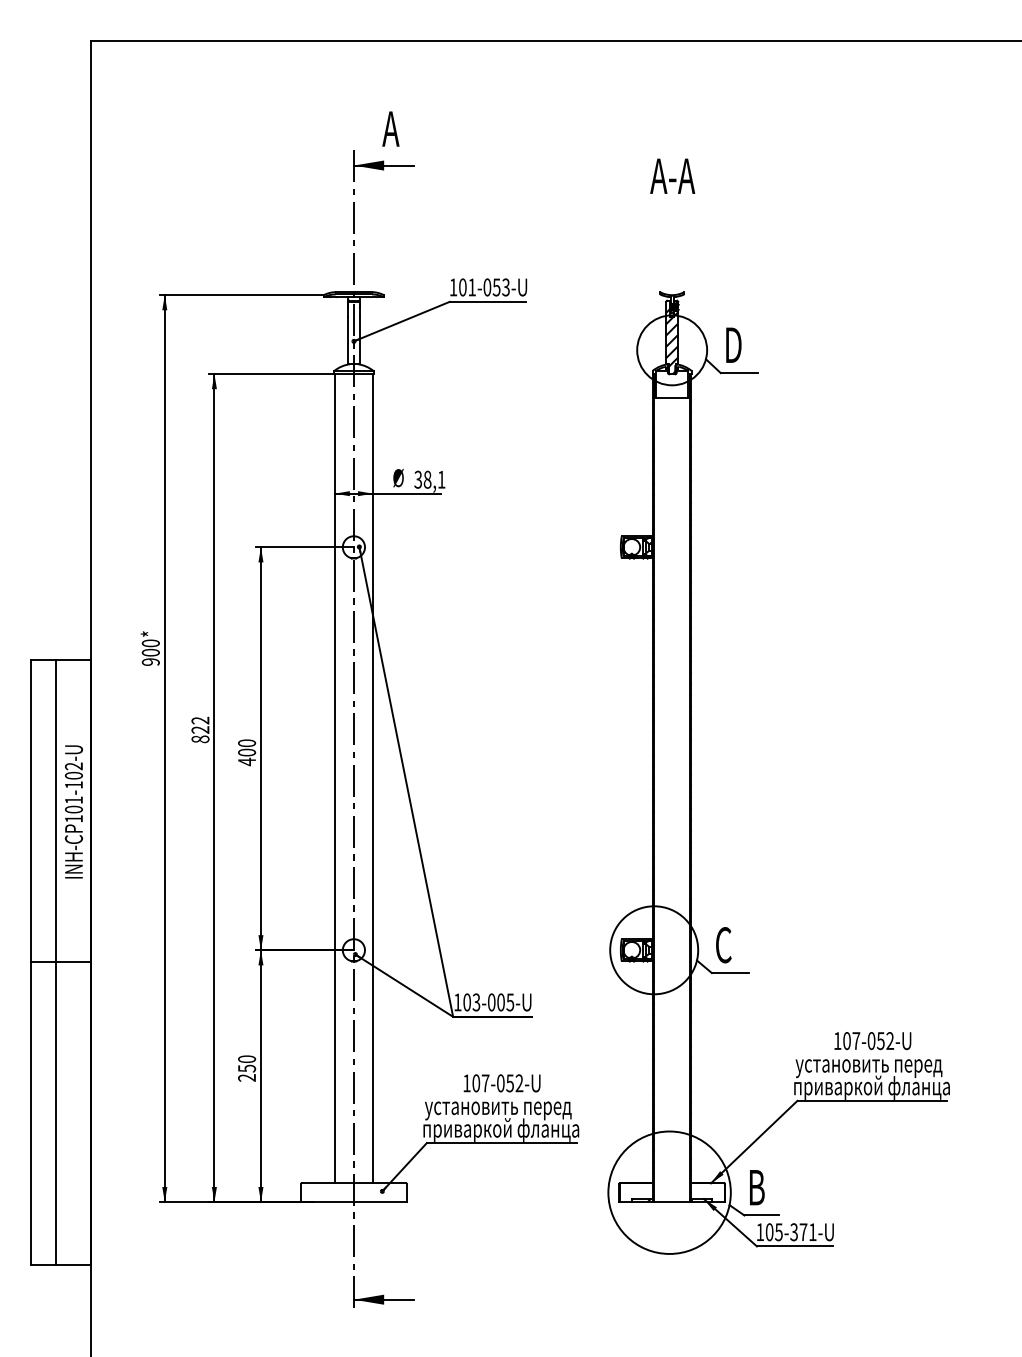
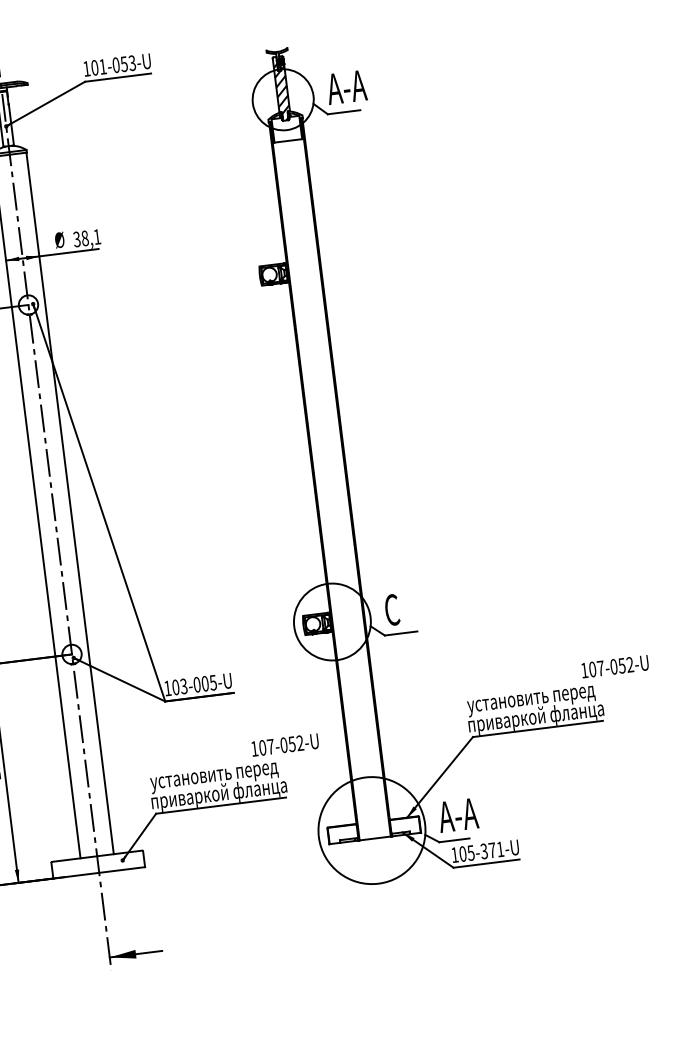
text: (745, 344) -> (346, 86), D -> A-A
text: (872, 1041) -> (614, 667), moved
text: (501, 1083) -> (284, 745), moved
text: (769, 1187) -> (458, 815), B -> A-A

